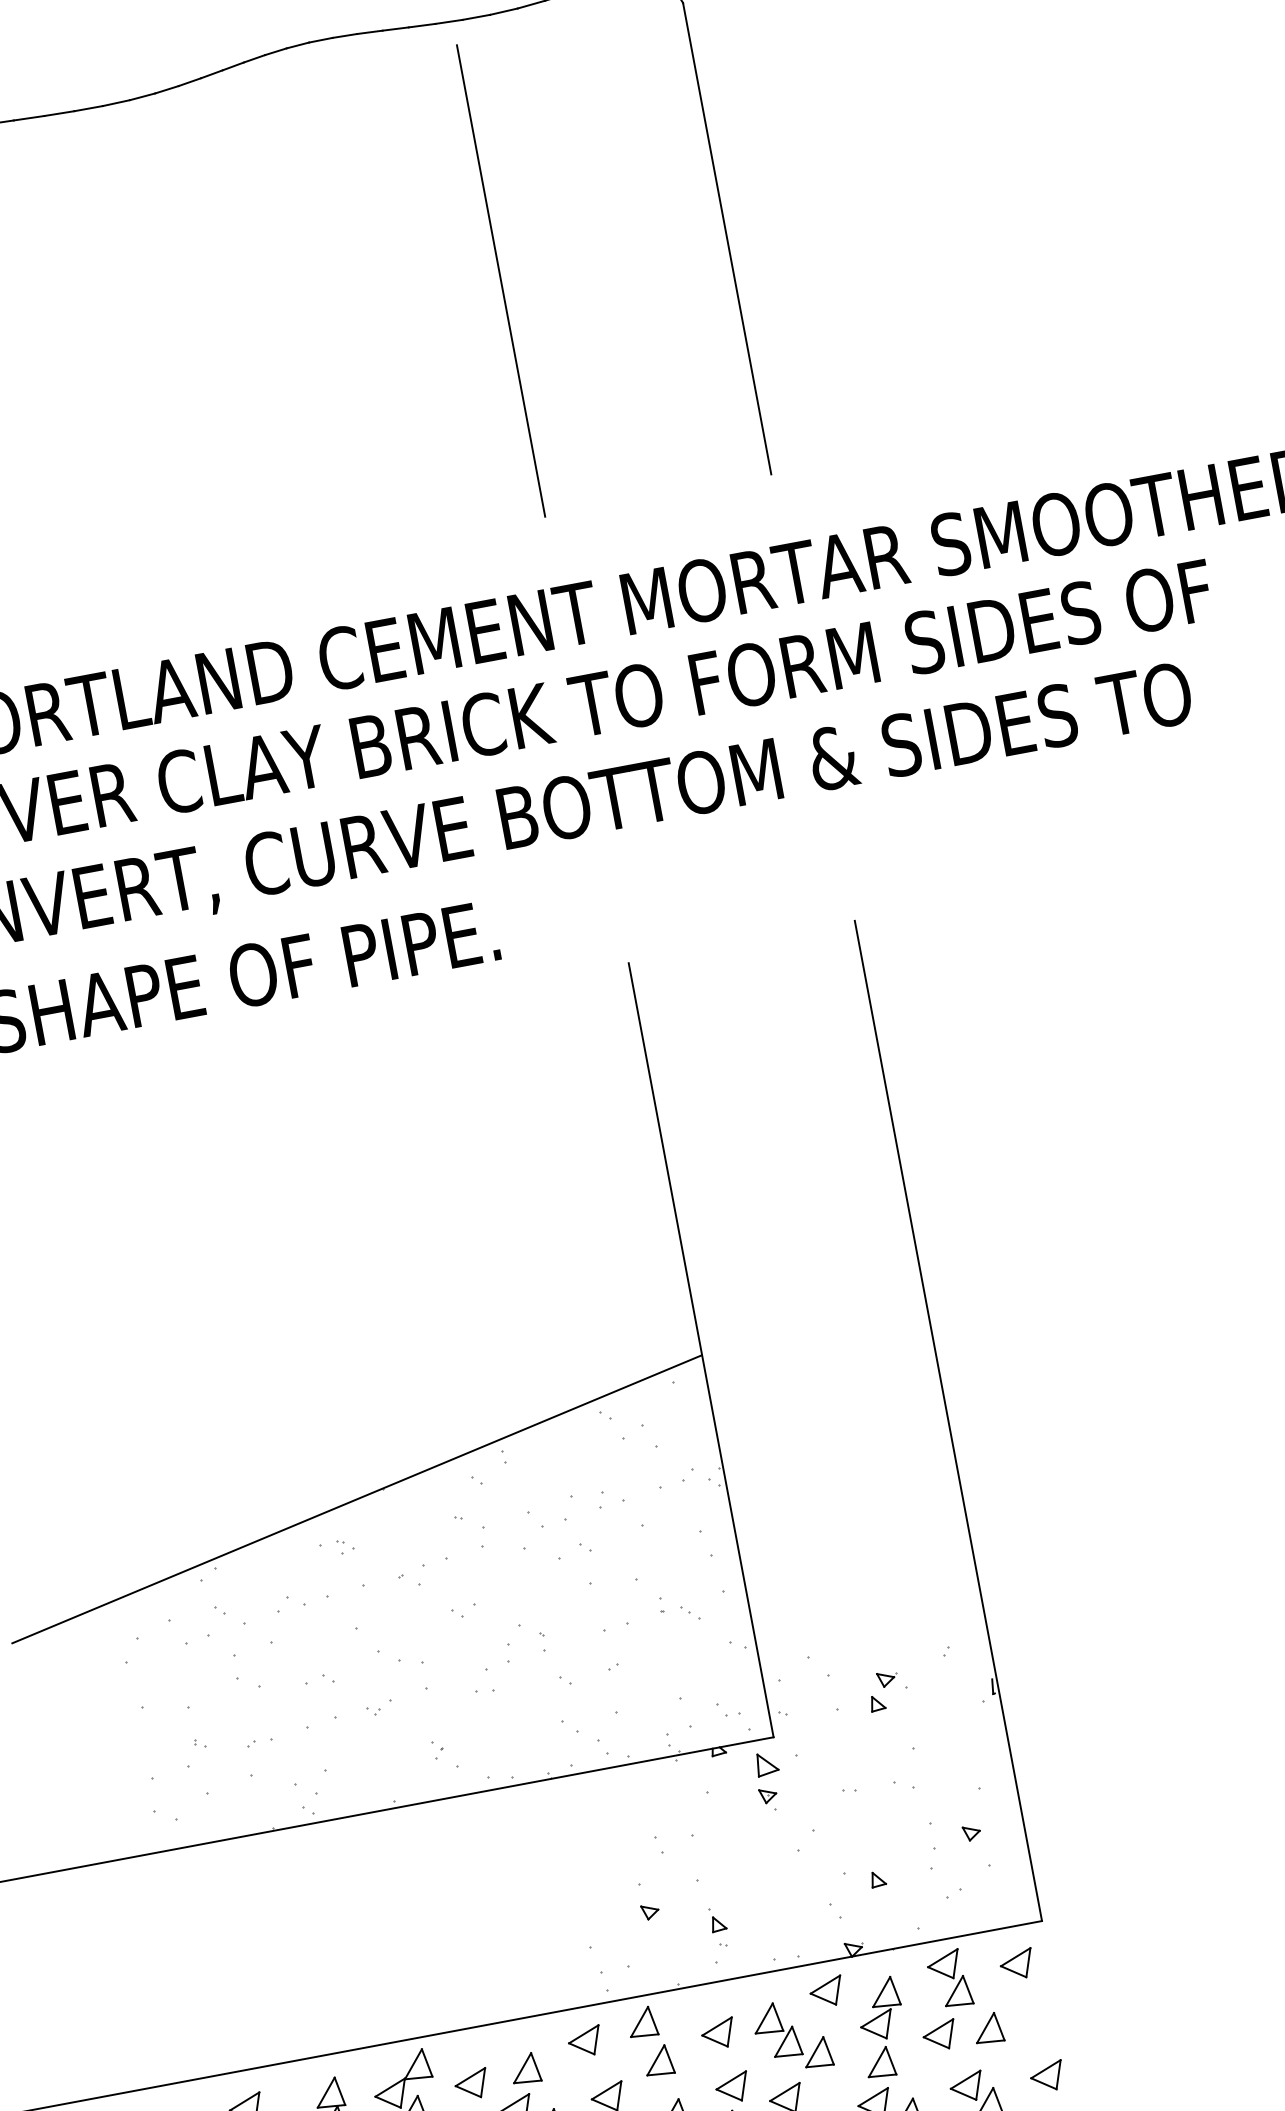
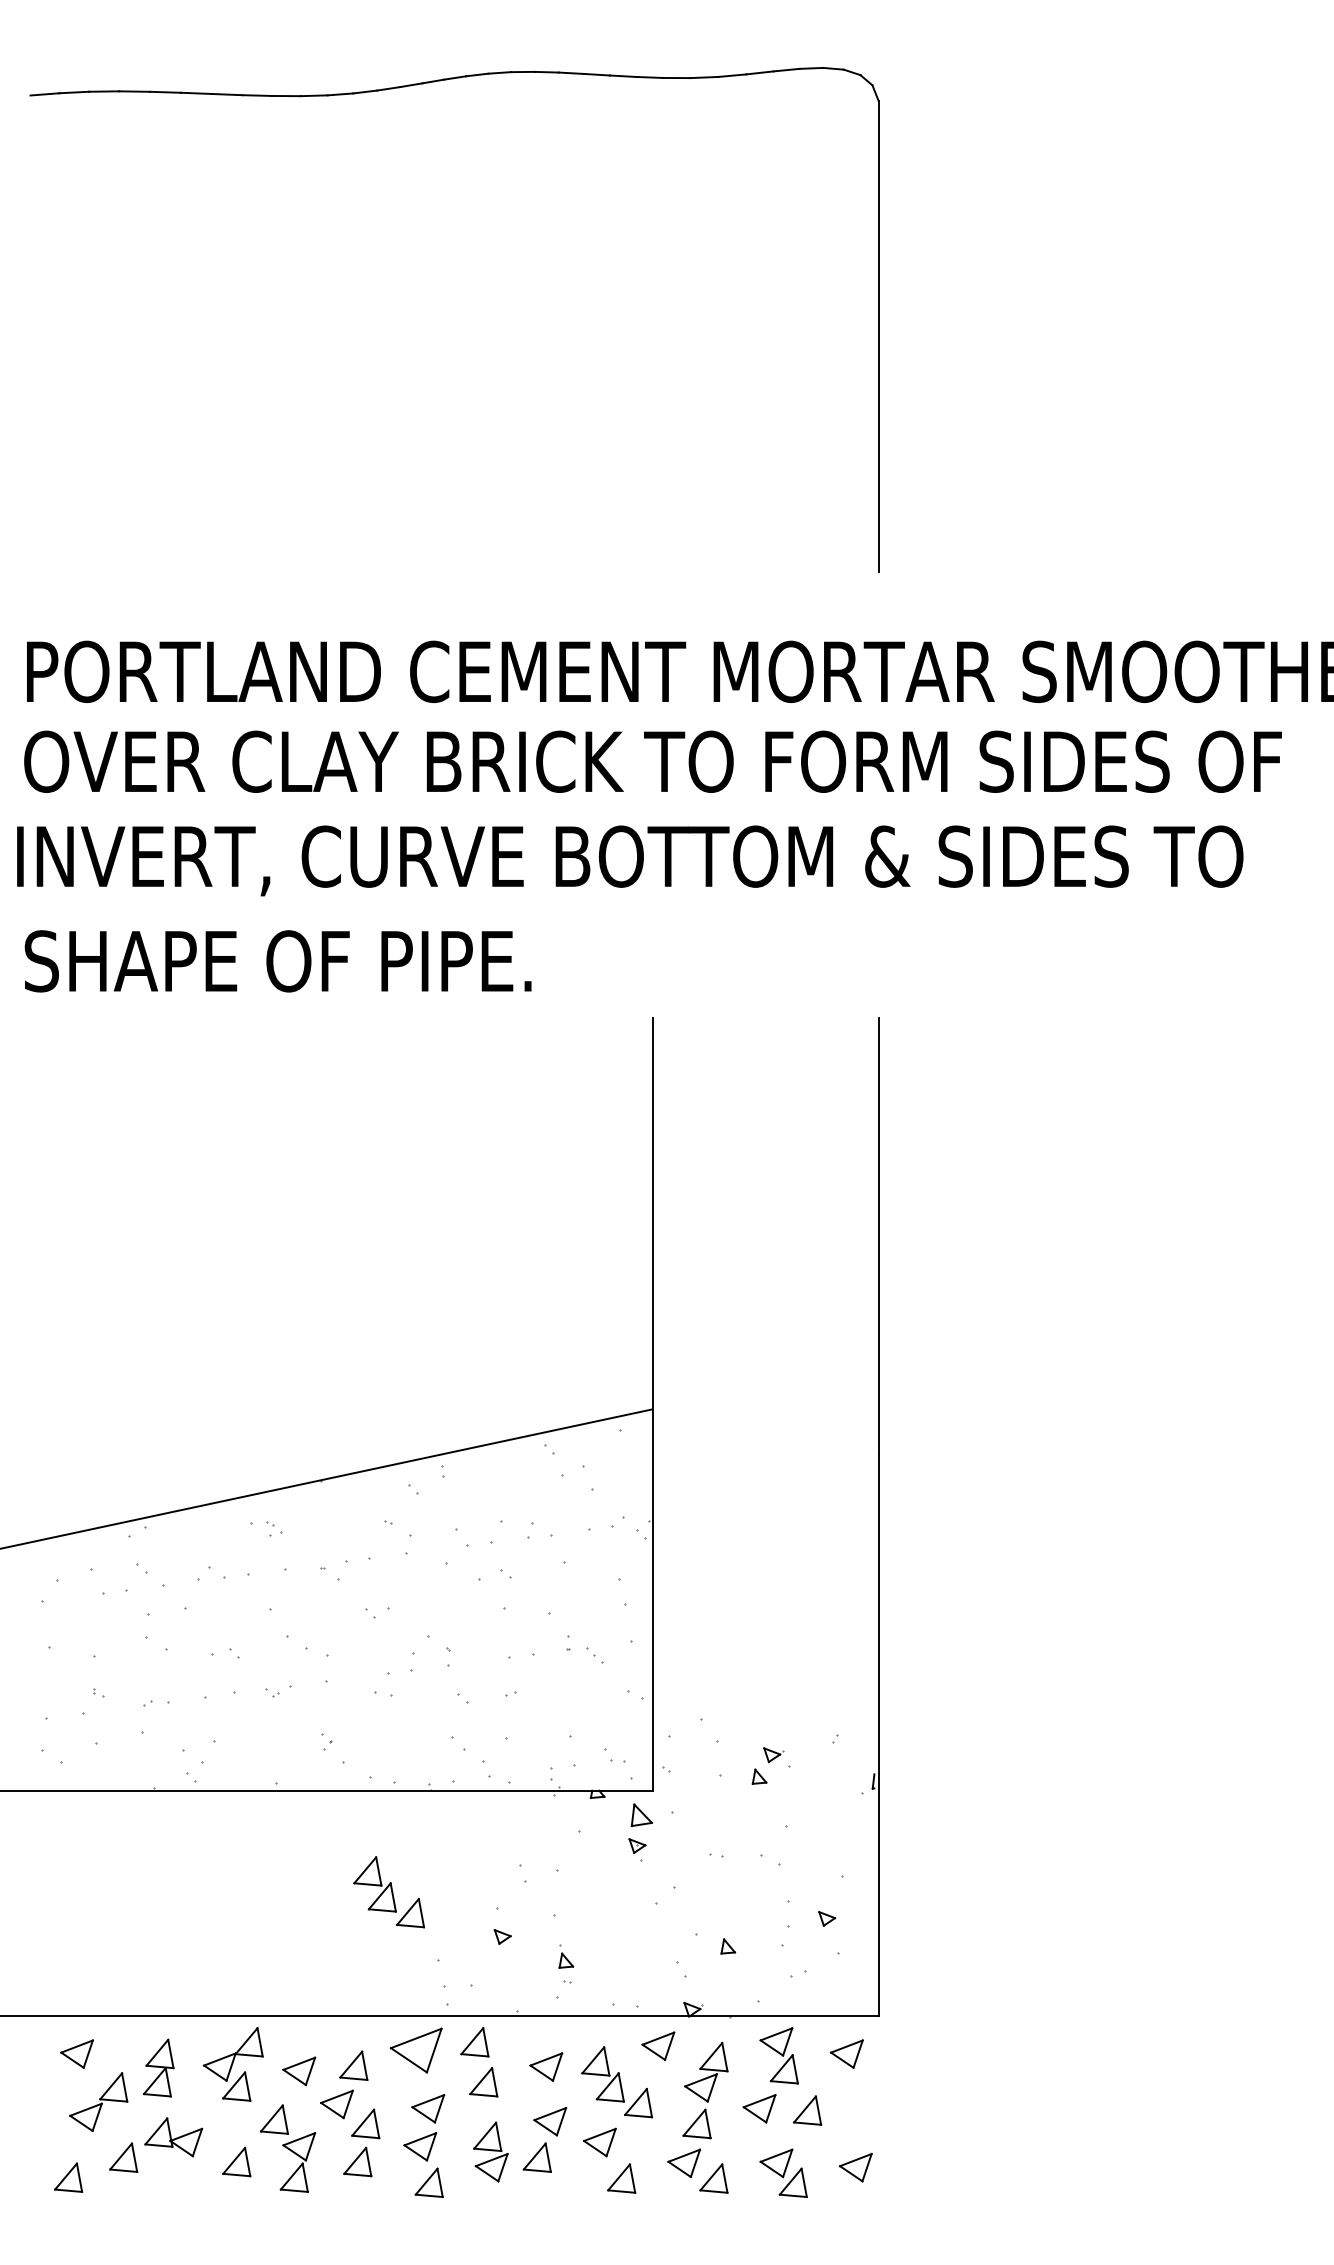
line: (501, 280) -> (653, 336), removed
part: (527, 1888) -> (388, 1892), added
part: (585, 2041) -> (416, 2050), size x1.6

